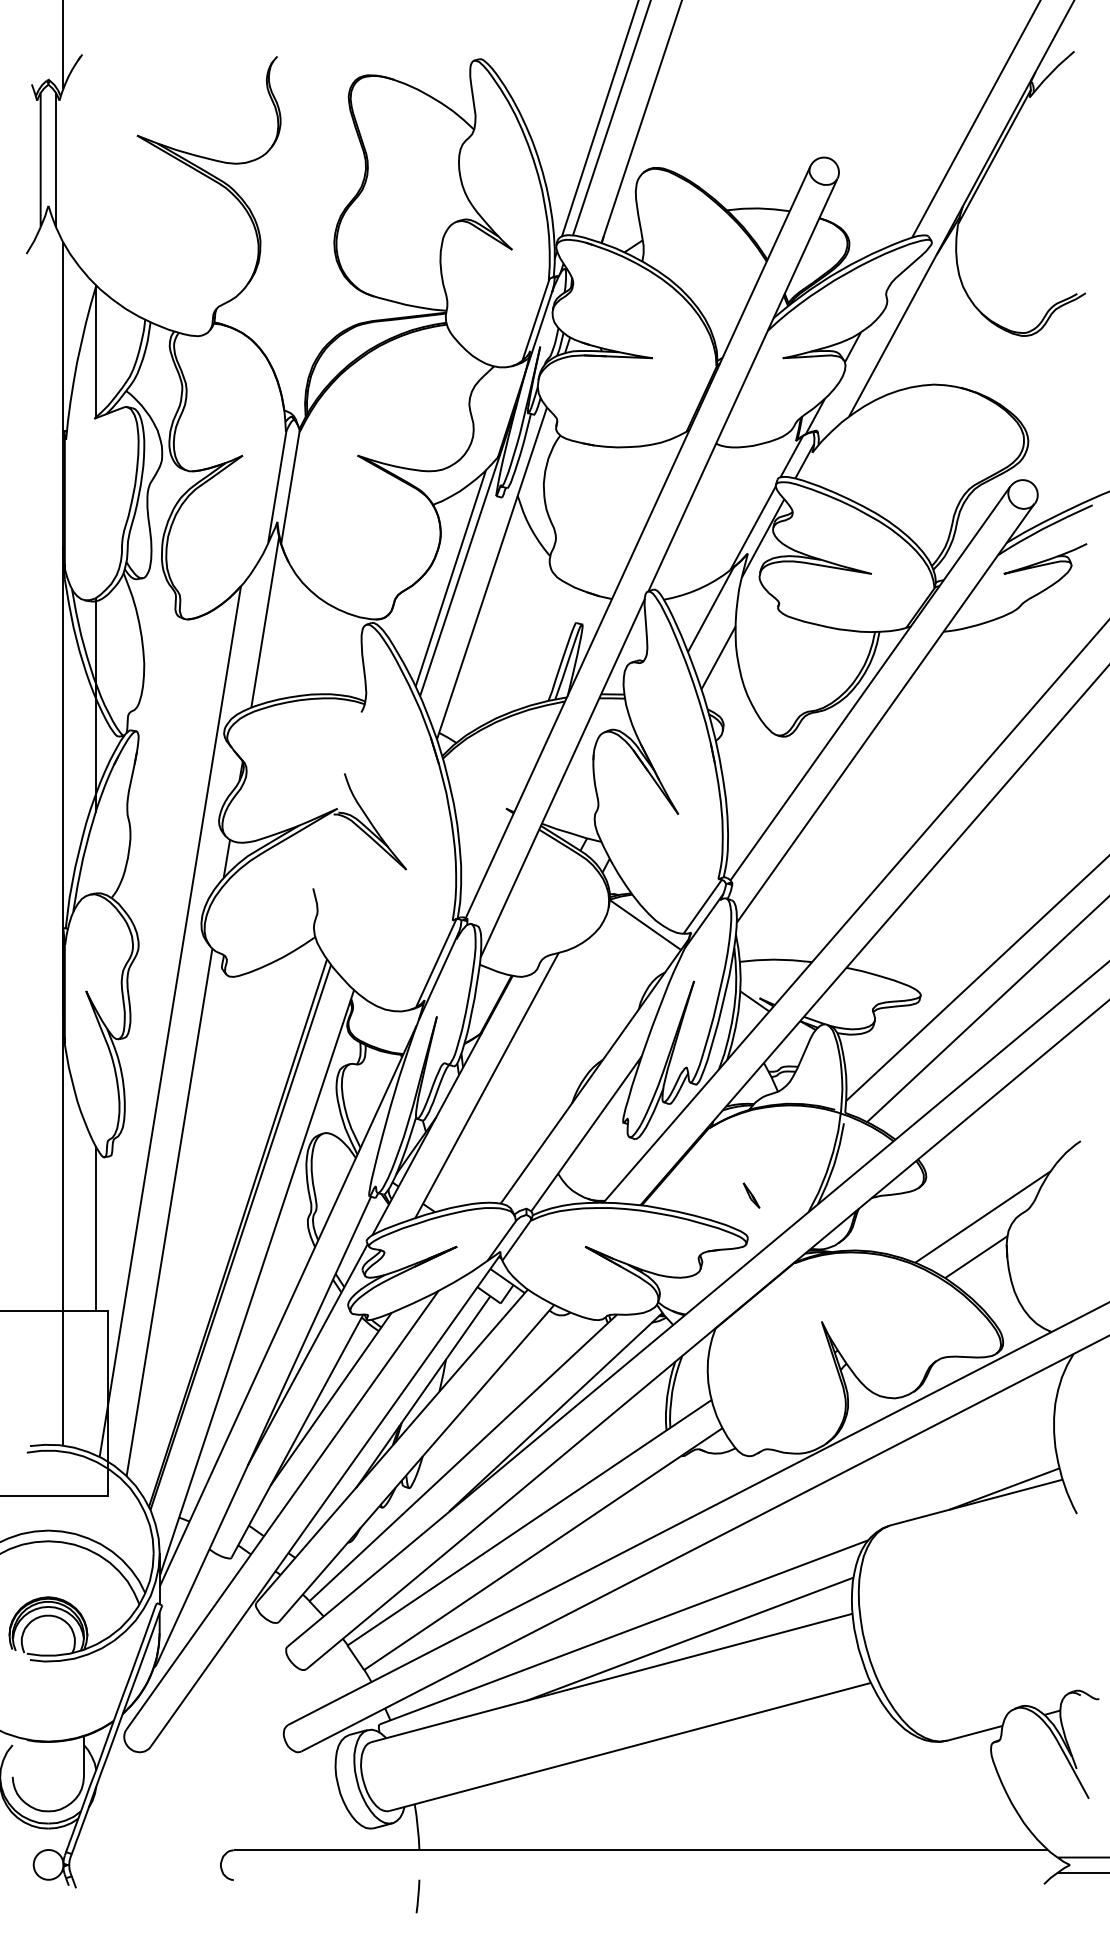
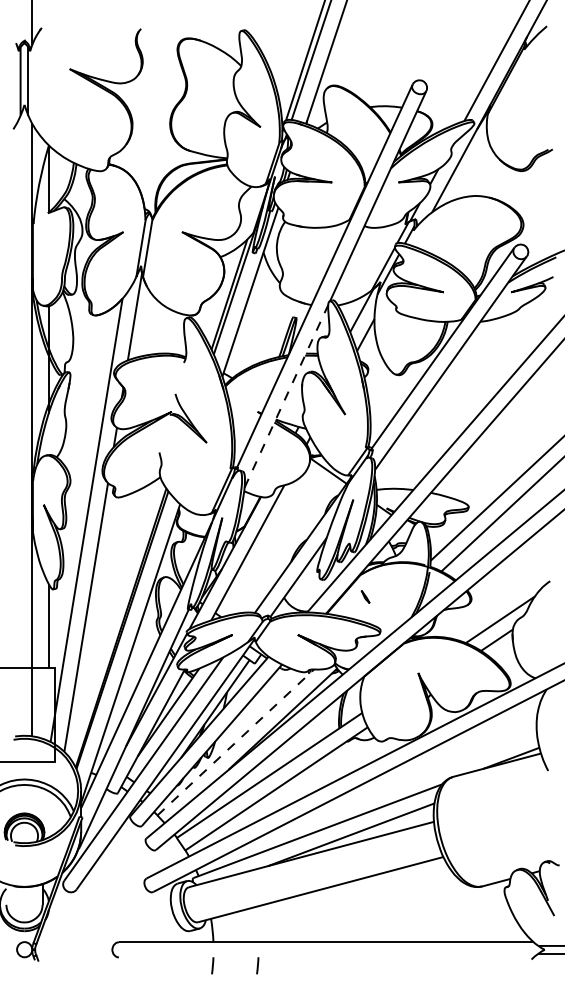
line: (562, 776) -> (286, 395), solid -> dashed
part: (751, 1194) -> (365, 596), moved
line: (462, 1457) -> (235, 742), solid -> dashed
line: (505, 1895) -> (257, 965), added

